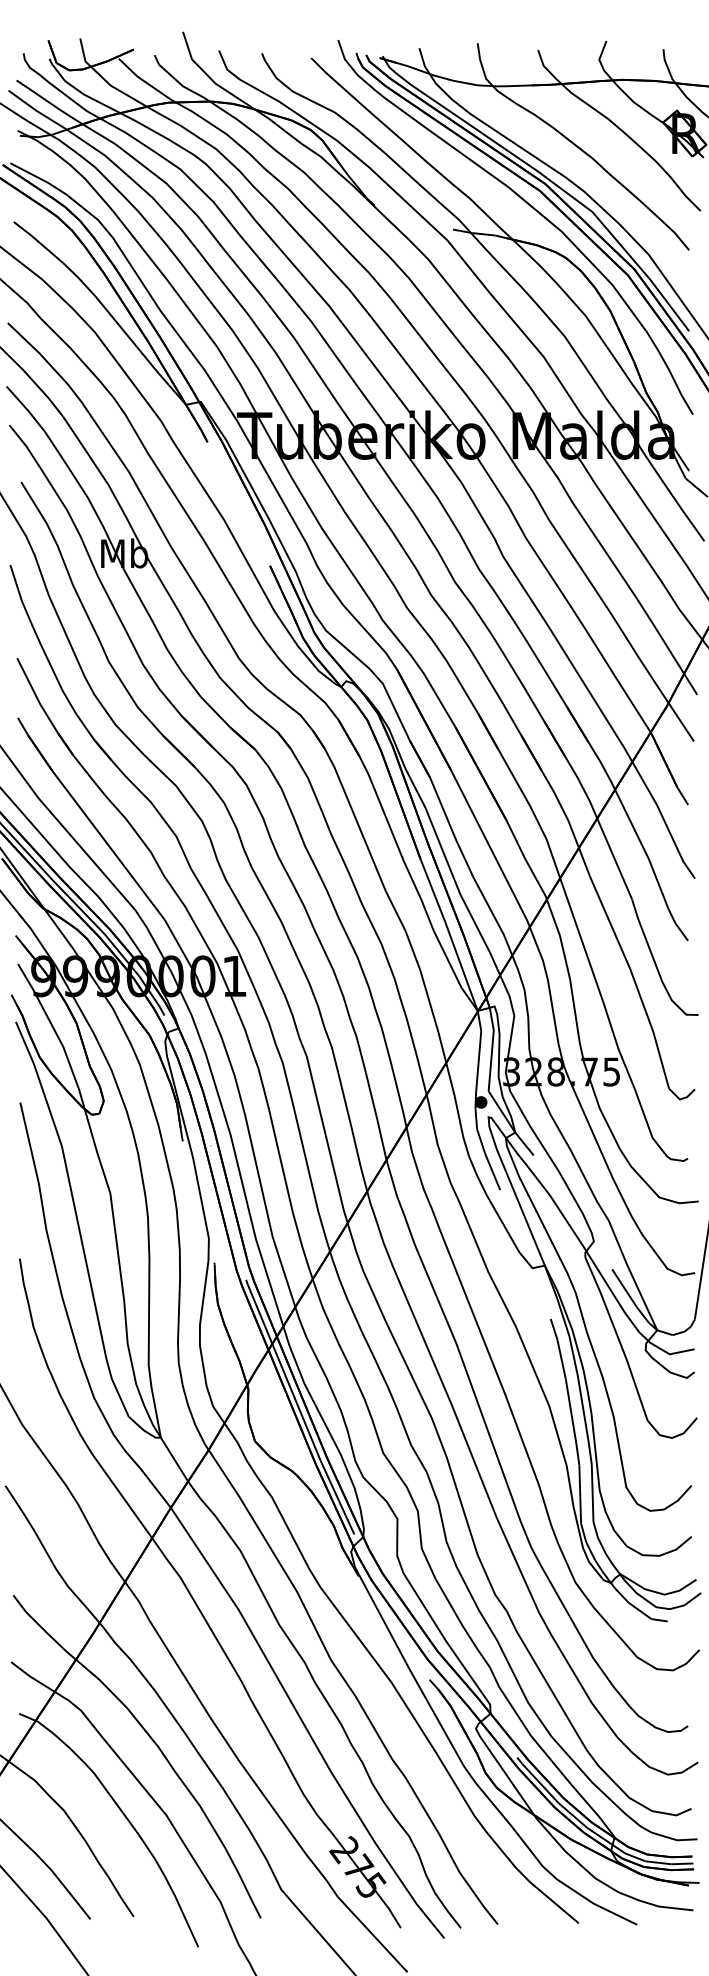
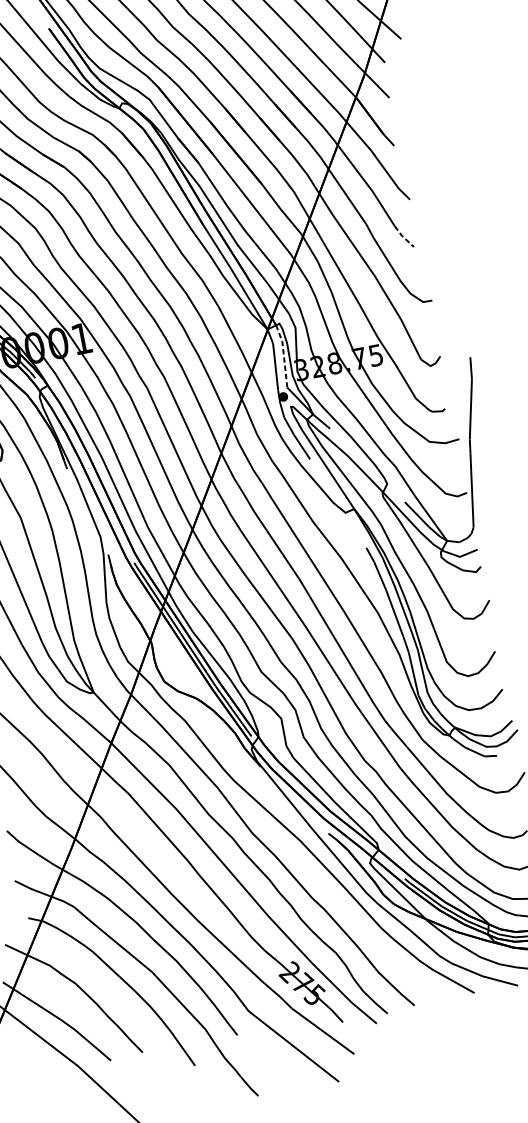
line: (677, 925) -> (403, 237), solid -> dashed
line: (492, 1049) -> (284, 355), solid -> dashed

